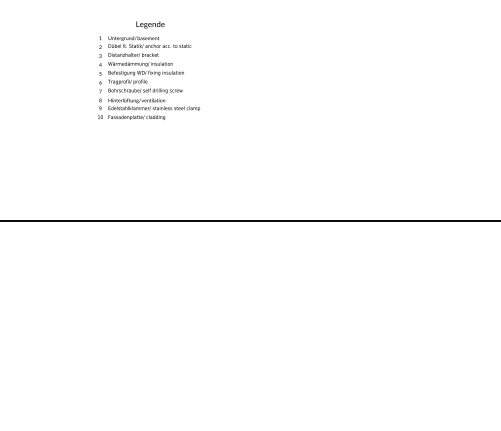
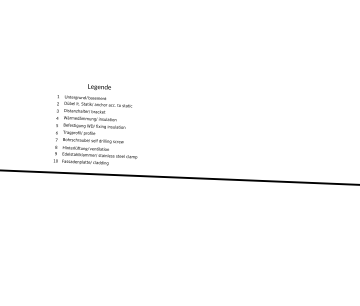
text: (149, 70) -> (97, 124), moved

